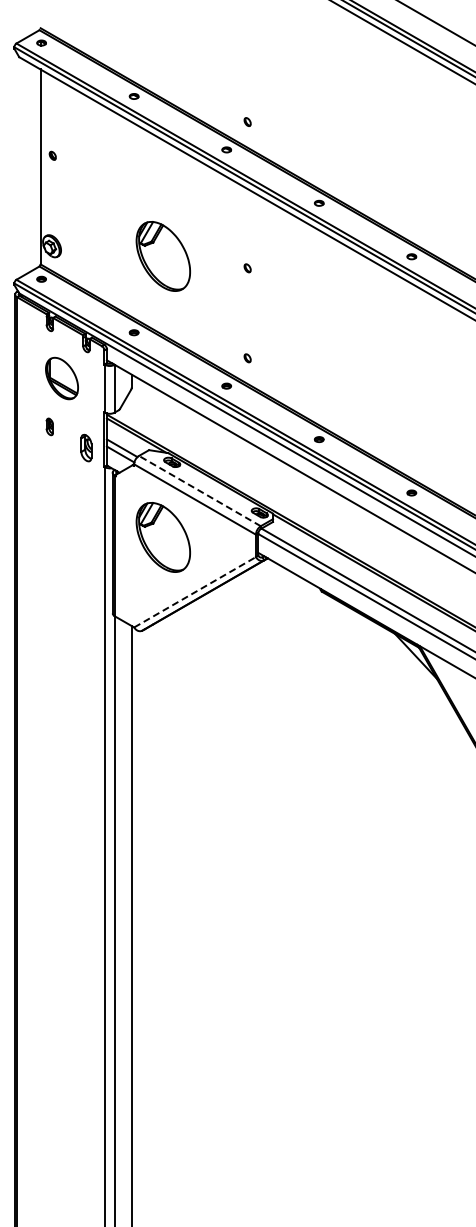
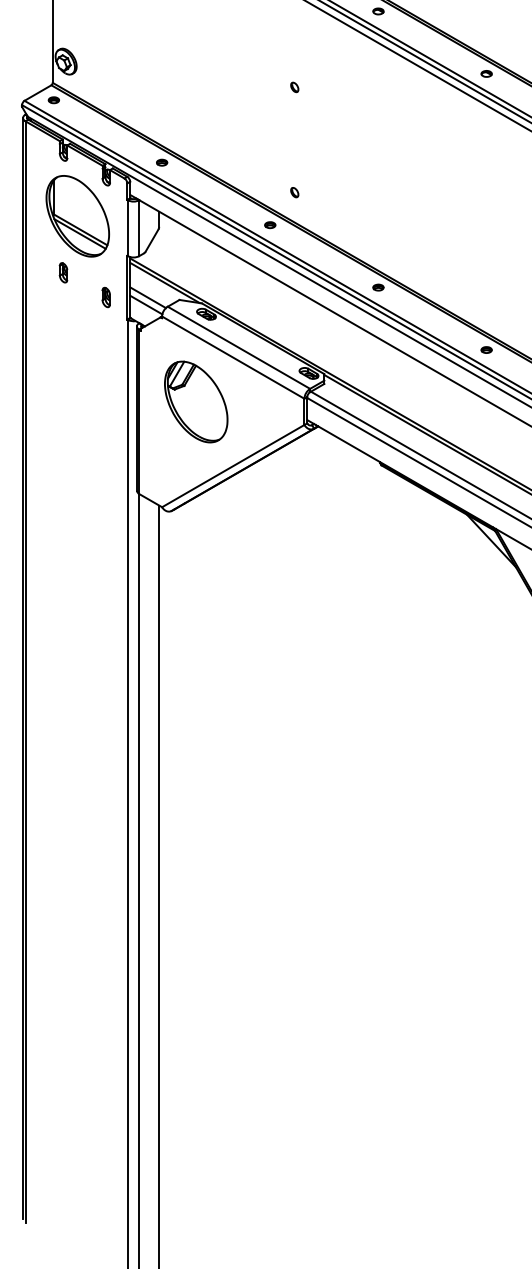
part: (162, 256) -> (195, 73), removed
part: (61, 378) -> (77, 216), size x1.67
part: (86, 447) -> (106, 296), size x0.62
line: (199, 490) -> (238, 347), dashed -> solid
line: (195, 592) -> (233, 466), dashed -> solid

